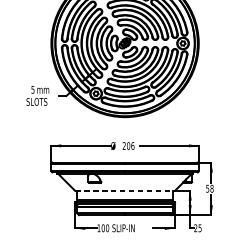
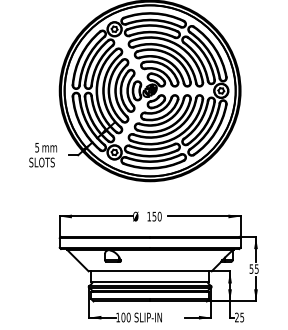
text: (128, 145) -> (154, 216), 206 -> 150
text: (211, 188) -> (256, 268), 58 -> 55
line: (125, 190) -> (150, 271), dashed -> solid

